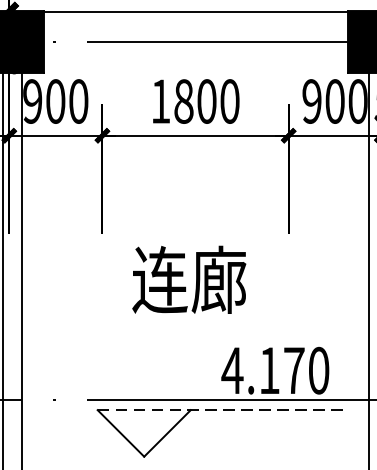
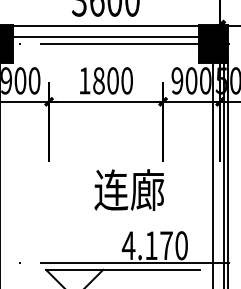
line: (194, 29) -> (105, 36), added
text: (189, 278) -> (129, 189), moved
line: (224, 409) -> (123, 269), dashed -> solid

